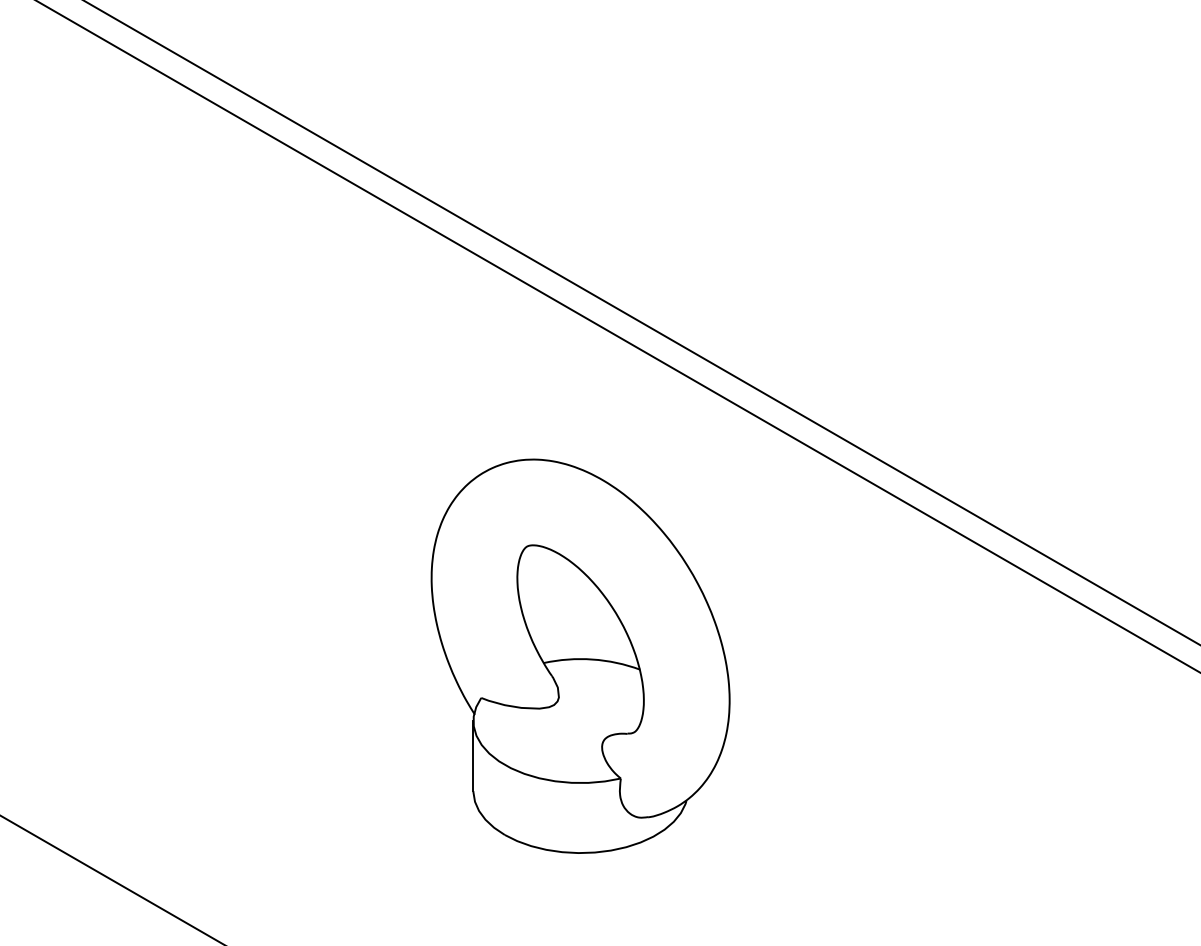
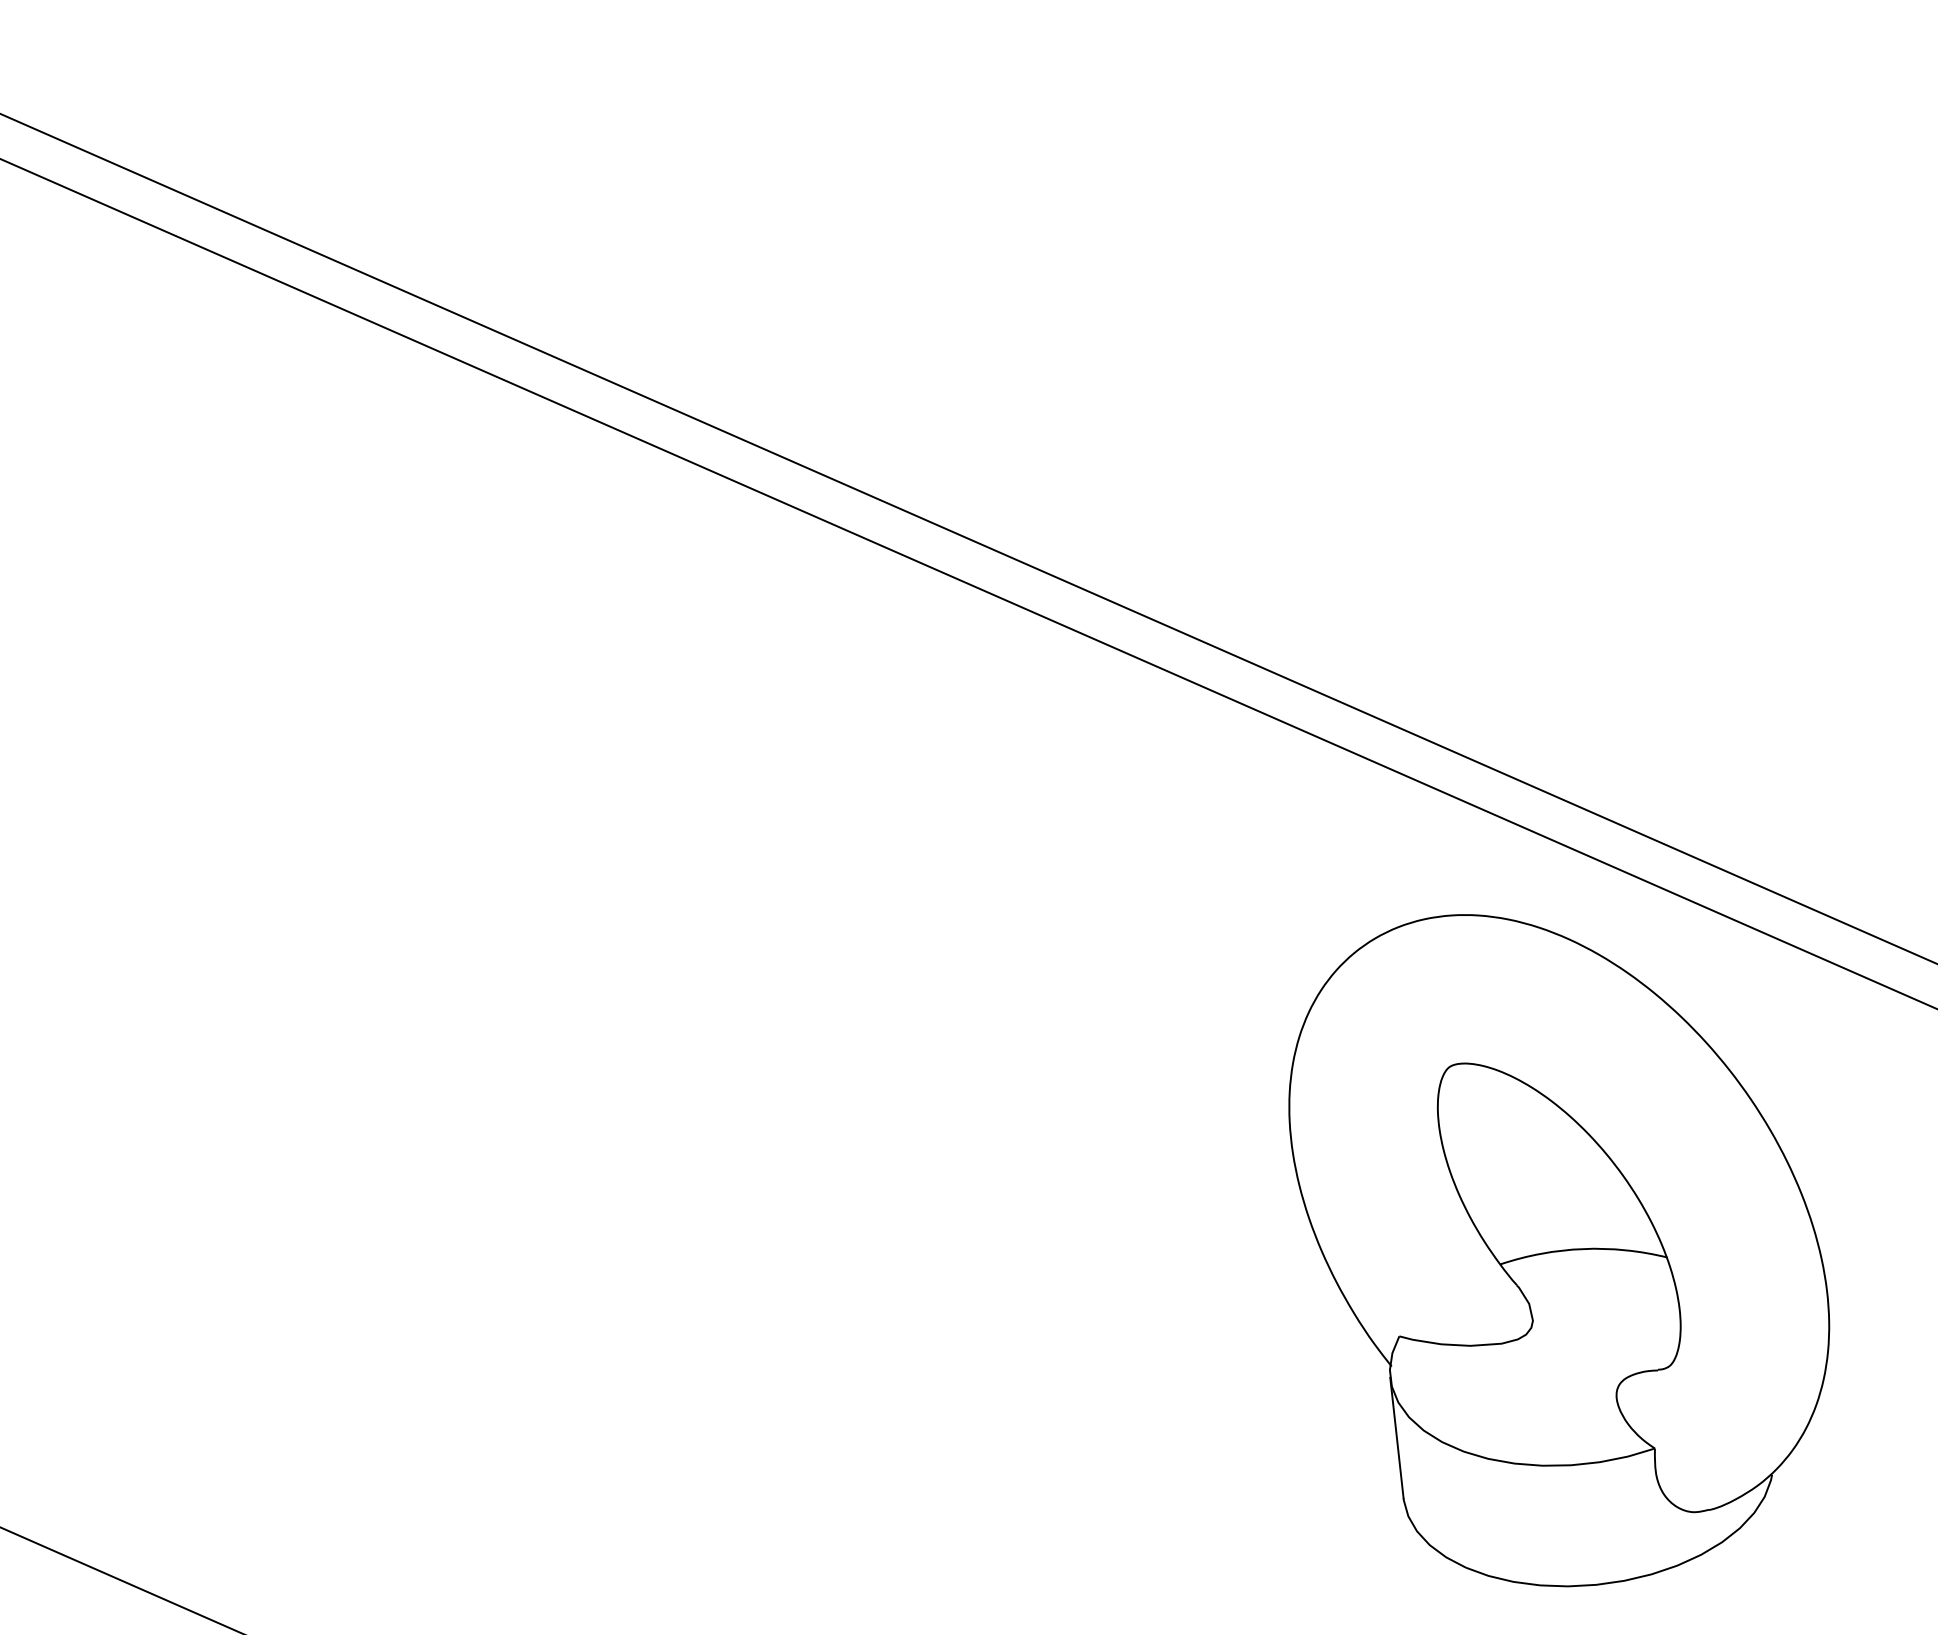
part: (580, 655) -> (1562, 1244), moved

